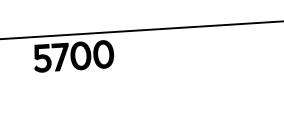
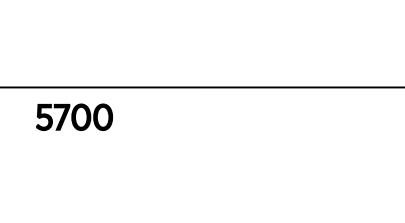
part: (73, 56) -> (74, 117), size x0.7

